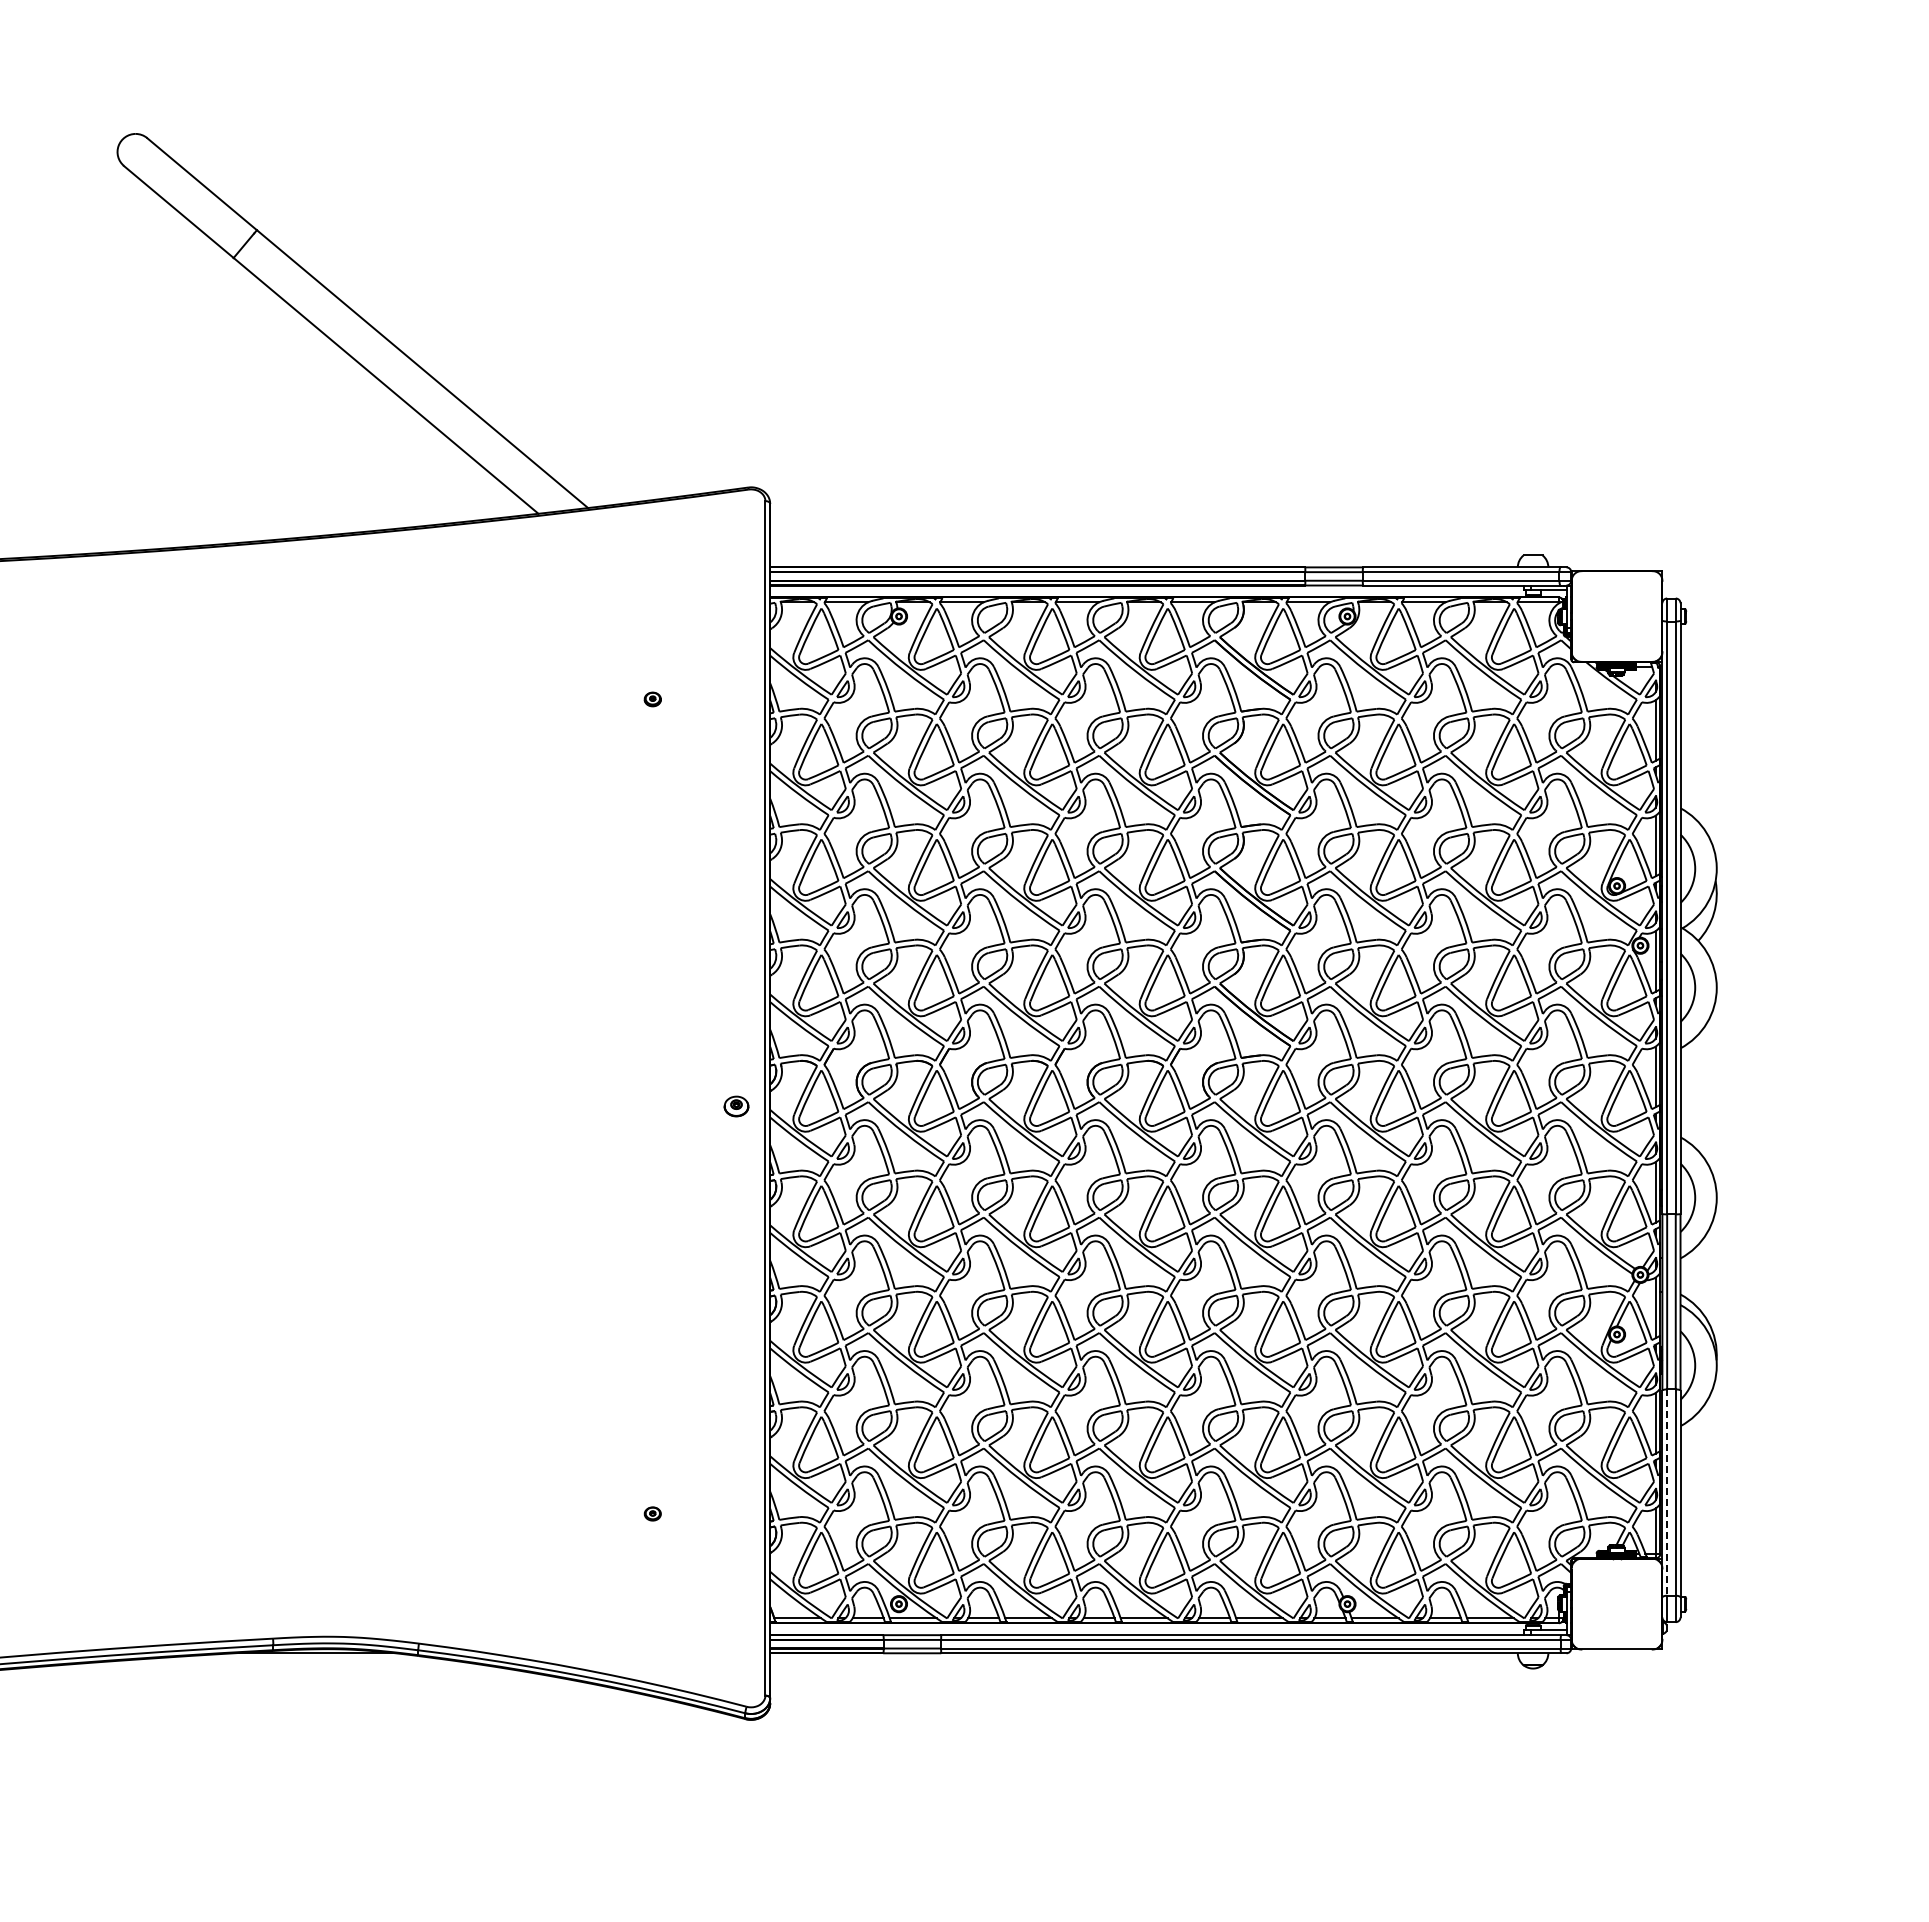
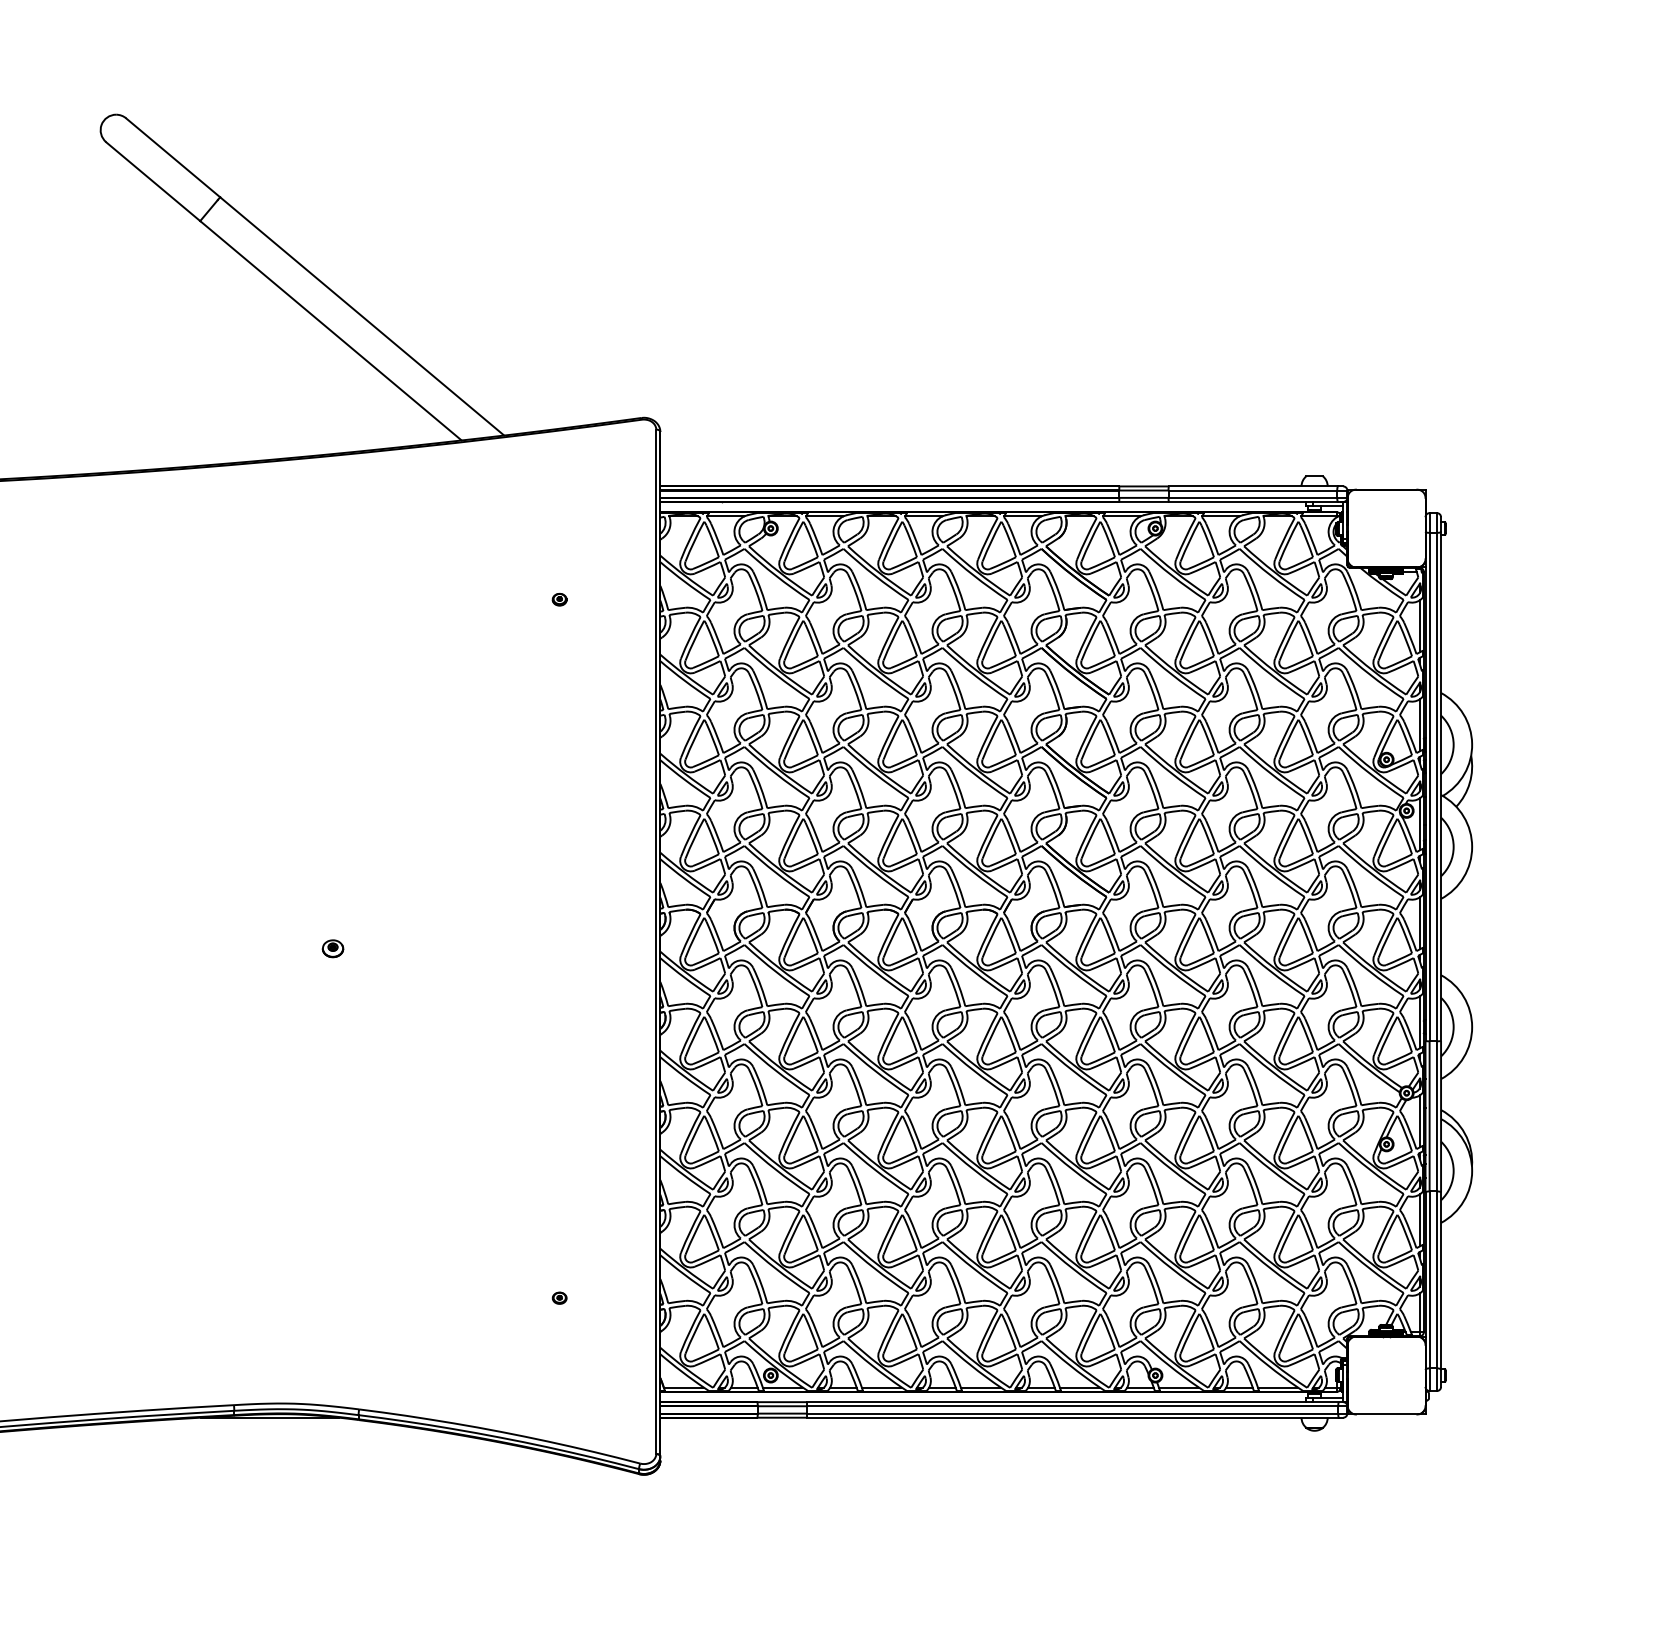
part: (736, 1106) -> (333, 948), moved
line: (1667, 1493) -> (1429, 1280), dashed -> solid

